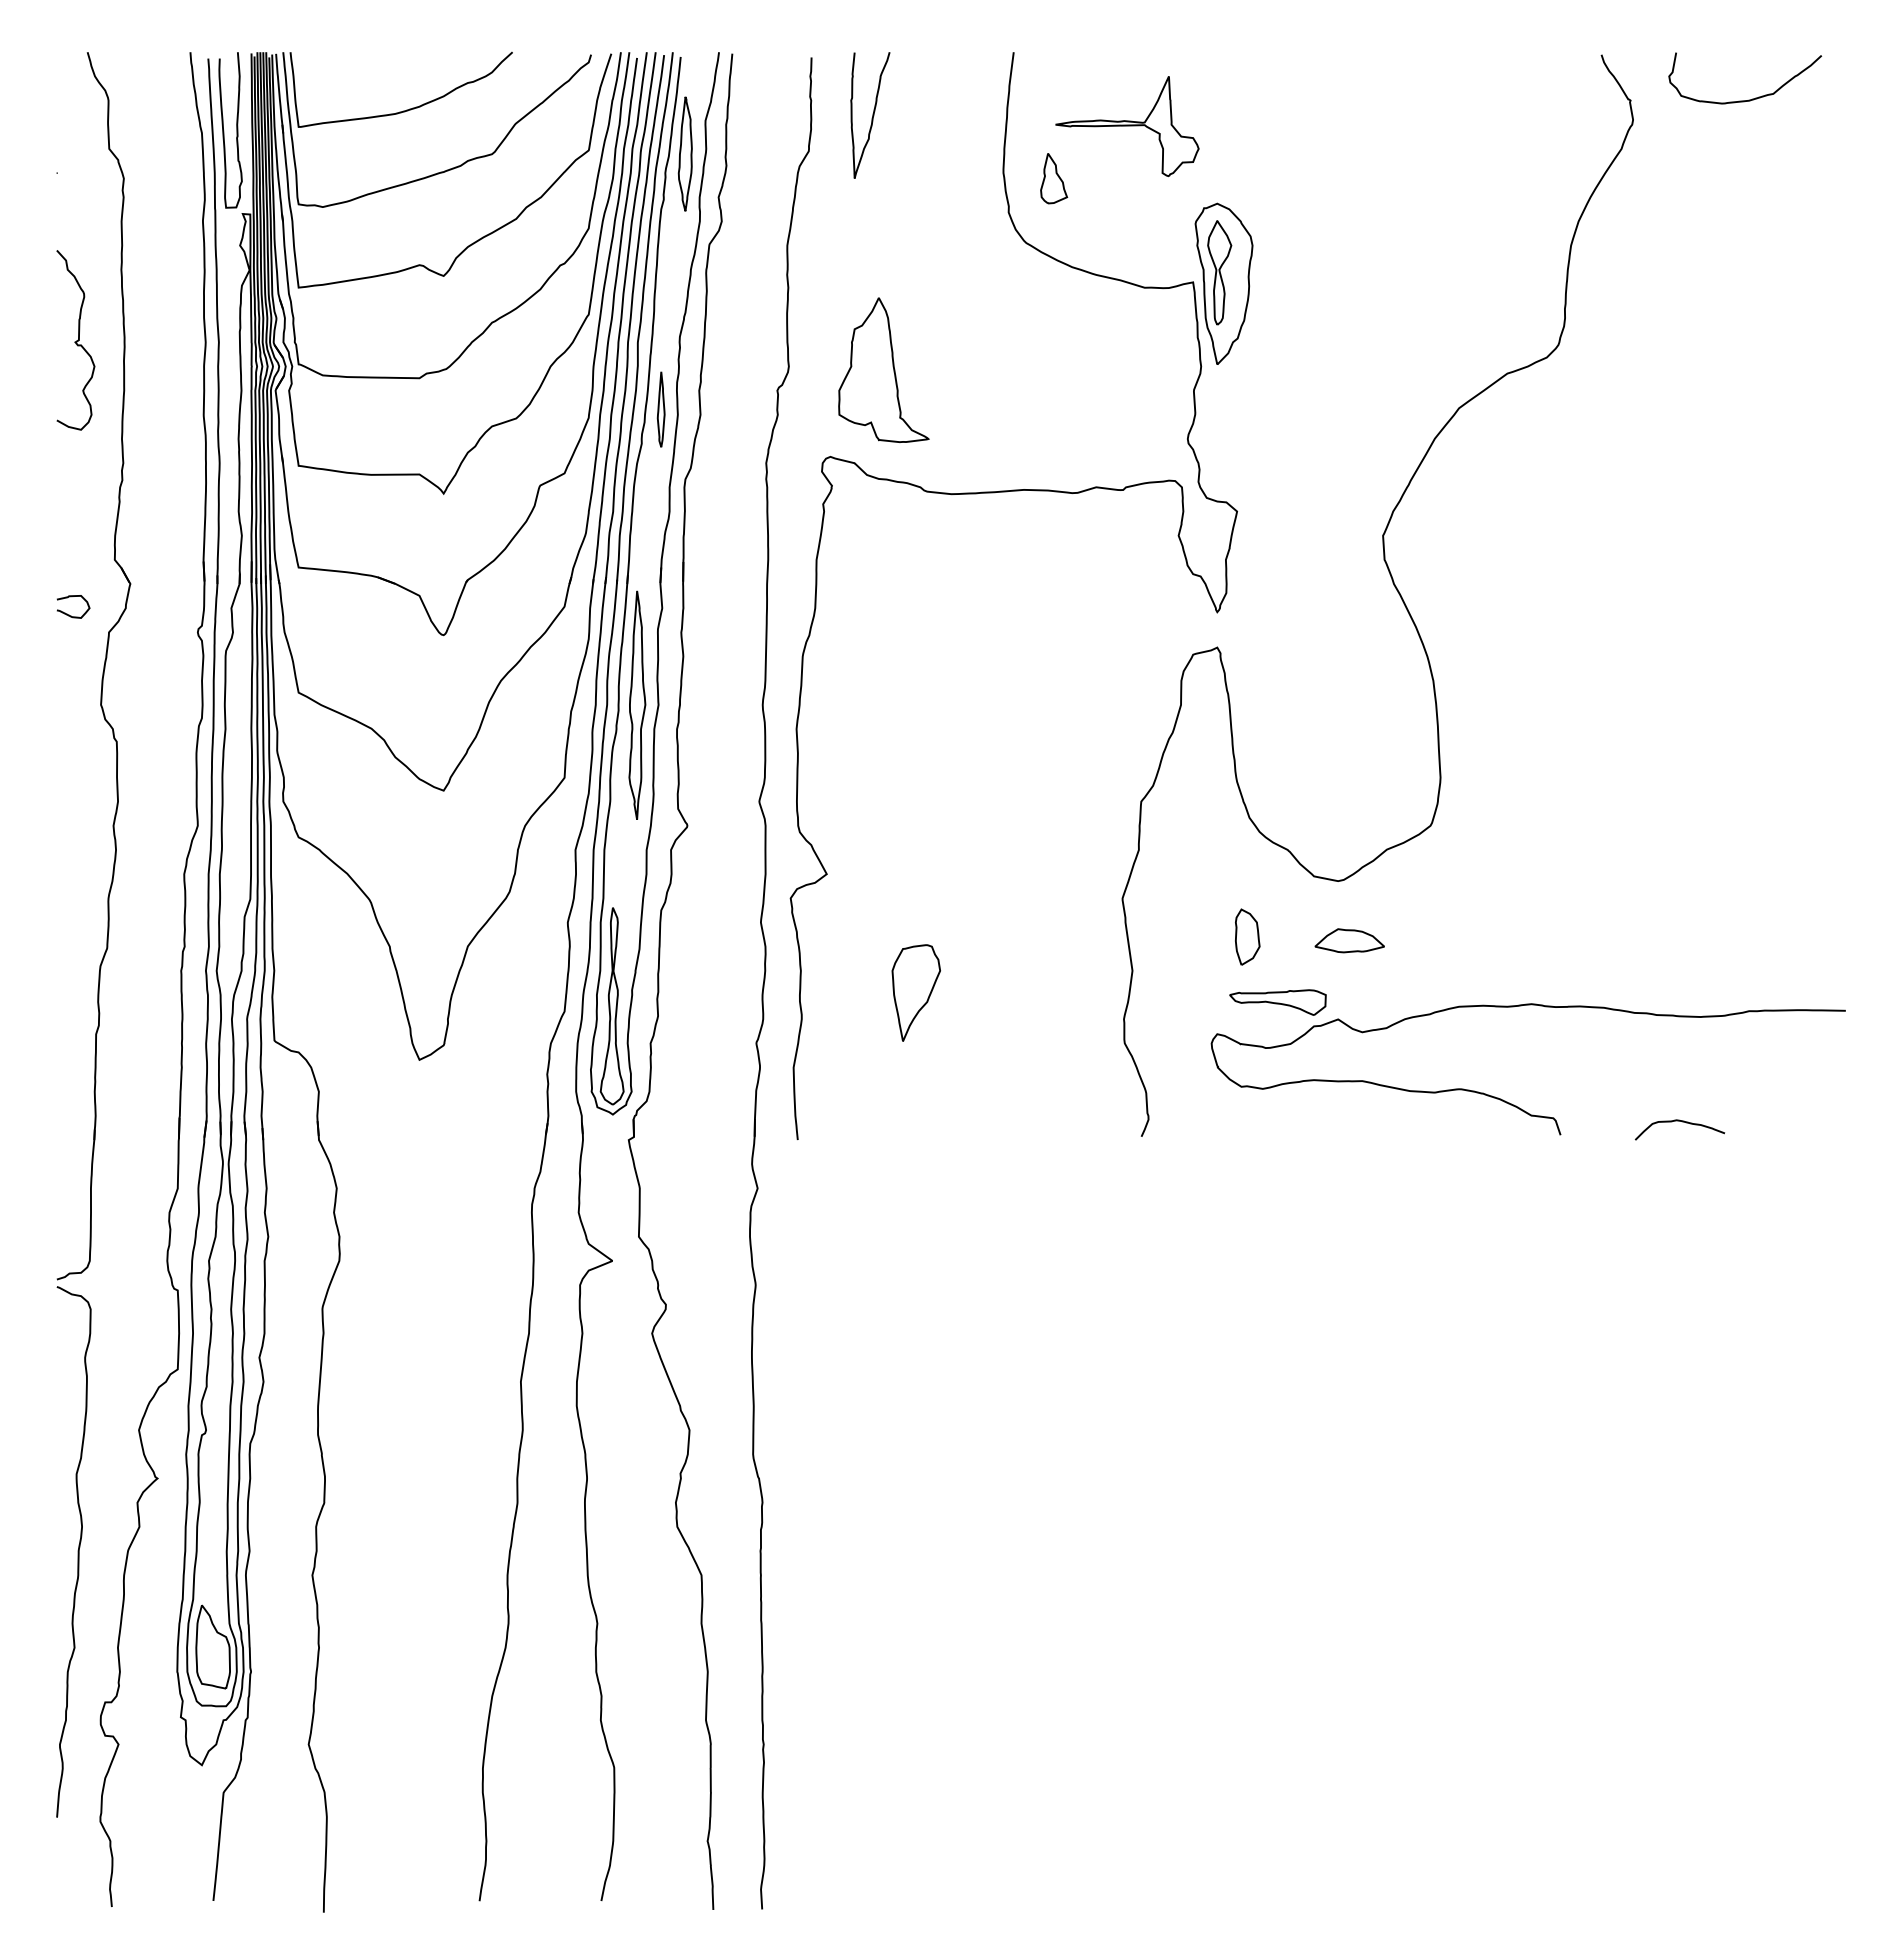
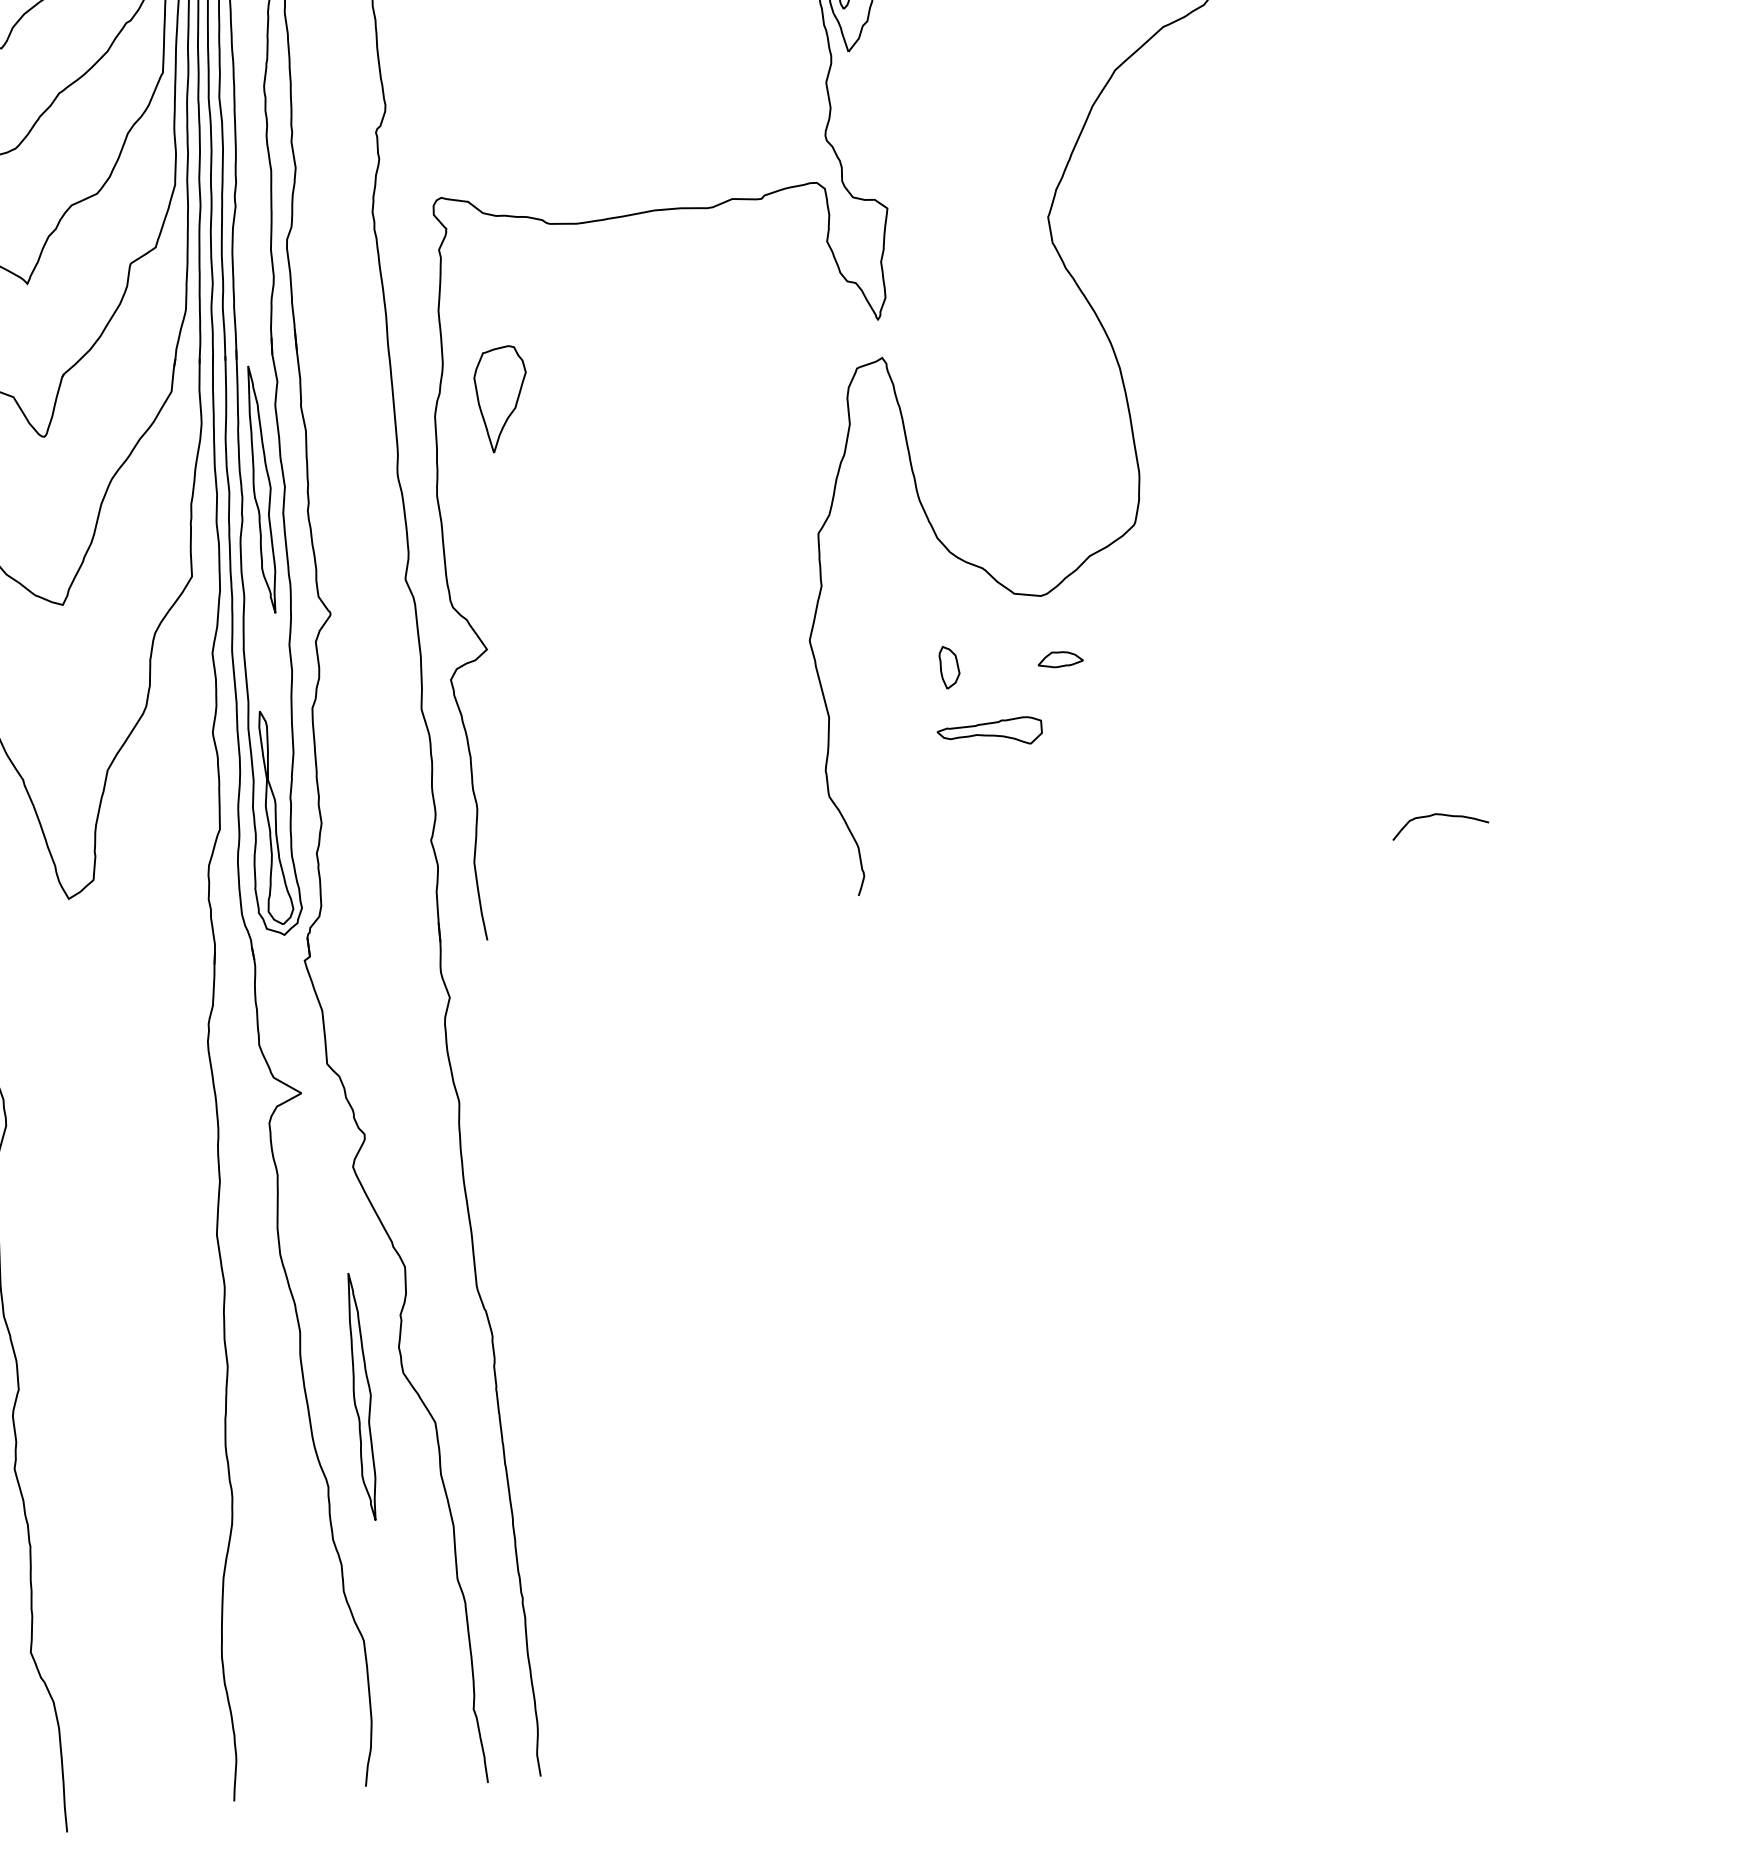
part: (883, 369) -> (488, 97), removed
part: (660, 409) -> (251, 166), removed
part: (1247, 936) -> (949, 666), size x0.7
part: (1349, 940) -> (1060, 658), size x0.6
part: (915, 992) -> (501, 398), moved
curve: (1514, 1104) -> (1258, 816), removed
part: (637, 1543) -> (362, 1395), added

